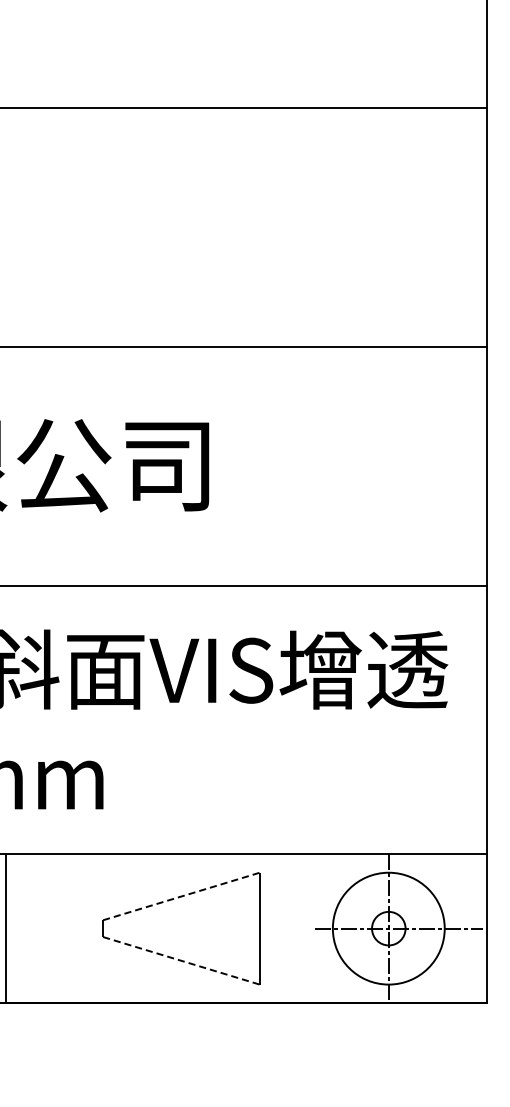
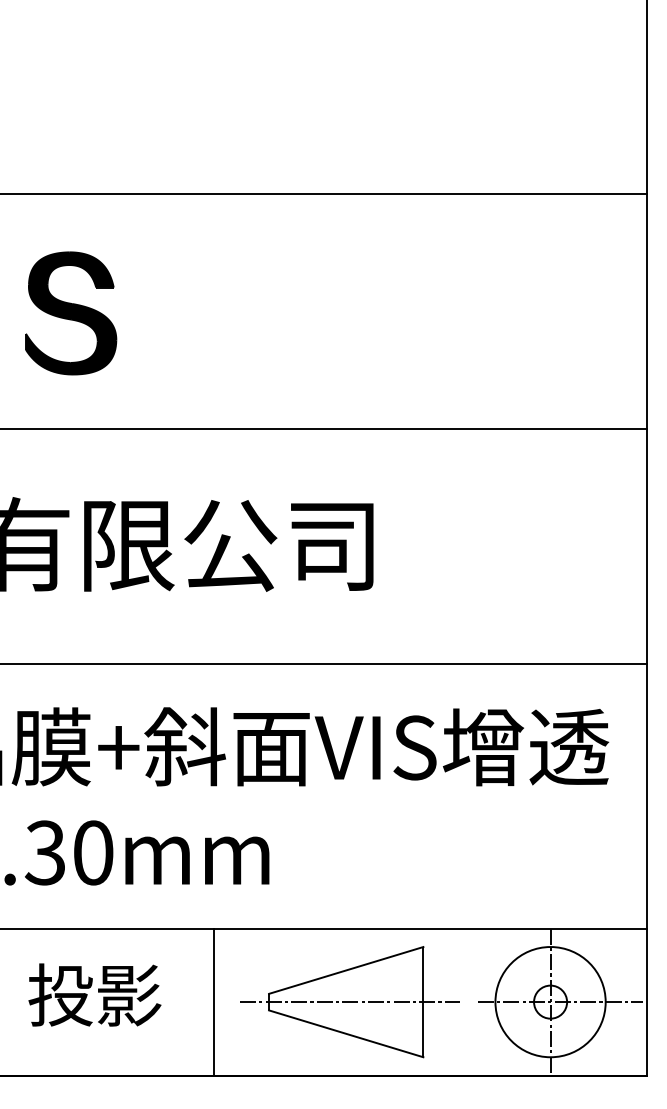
line: (181, 896) -> (346, 970), dashed -> solid
line: (5, 928) -> (213, 1001), moved
line: (184, 929) -> (349, 1002), added
line: (181, 960) -> (346, 1033), dashed -> solid

